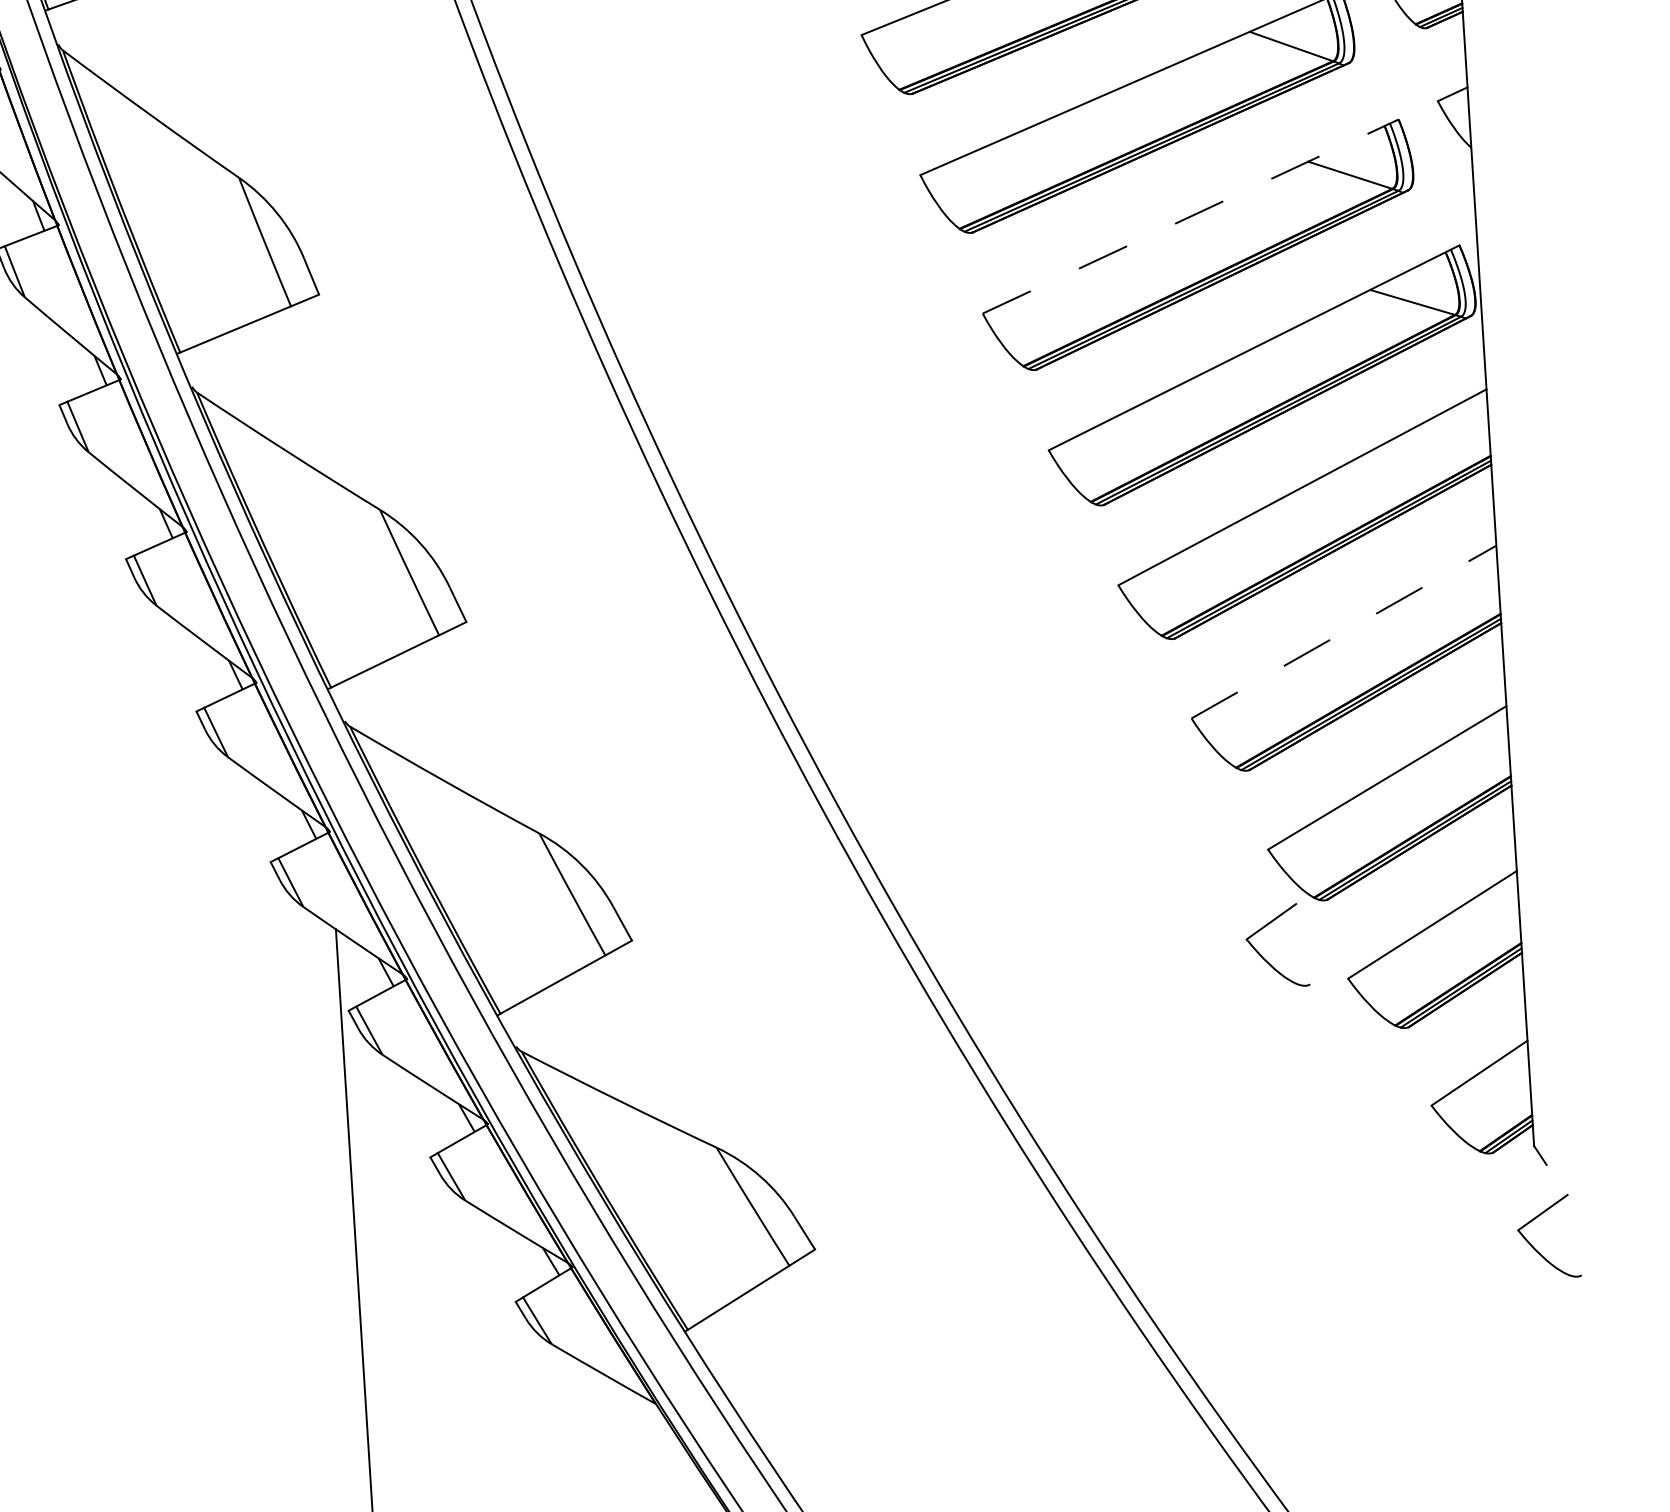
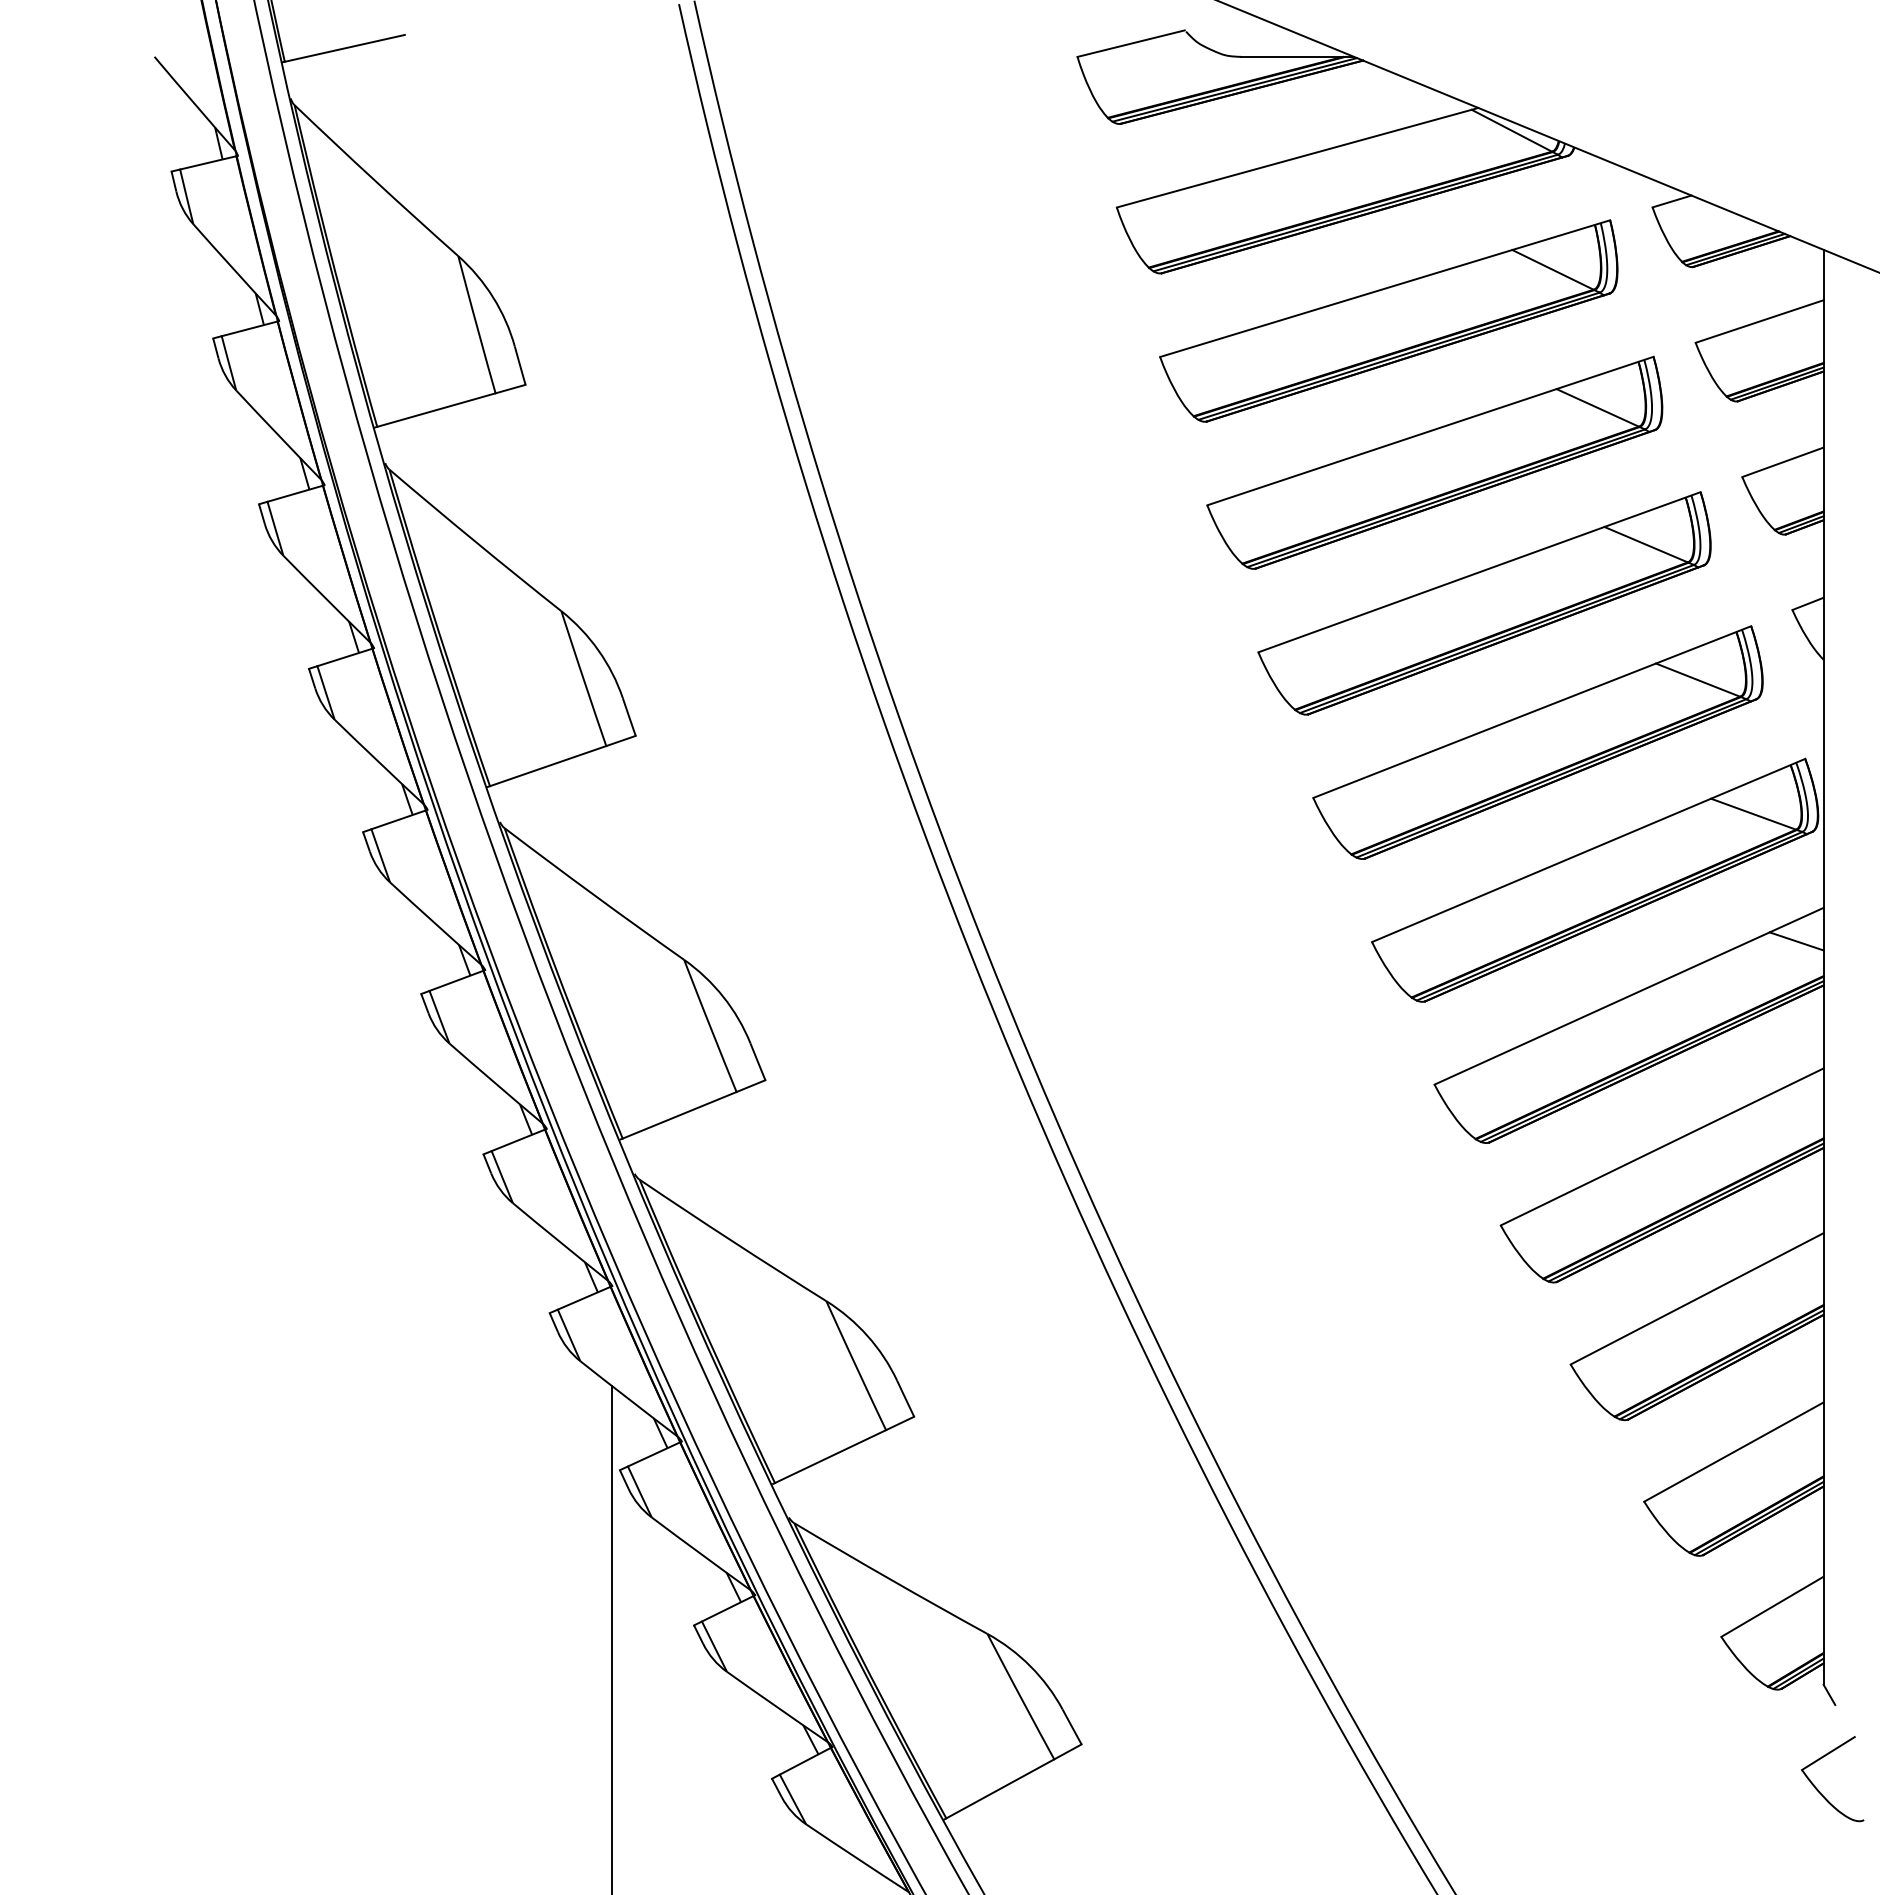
line: (1190, 215) -> (1532, 711), dashed -> solid
line: (1462, 423) -> (1796, 941), added
line: (1344, 631) -> (1662, 1146), dashed -> solid
part: (1266, 959) -> (1561, 1476), removed

